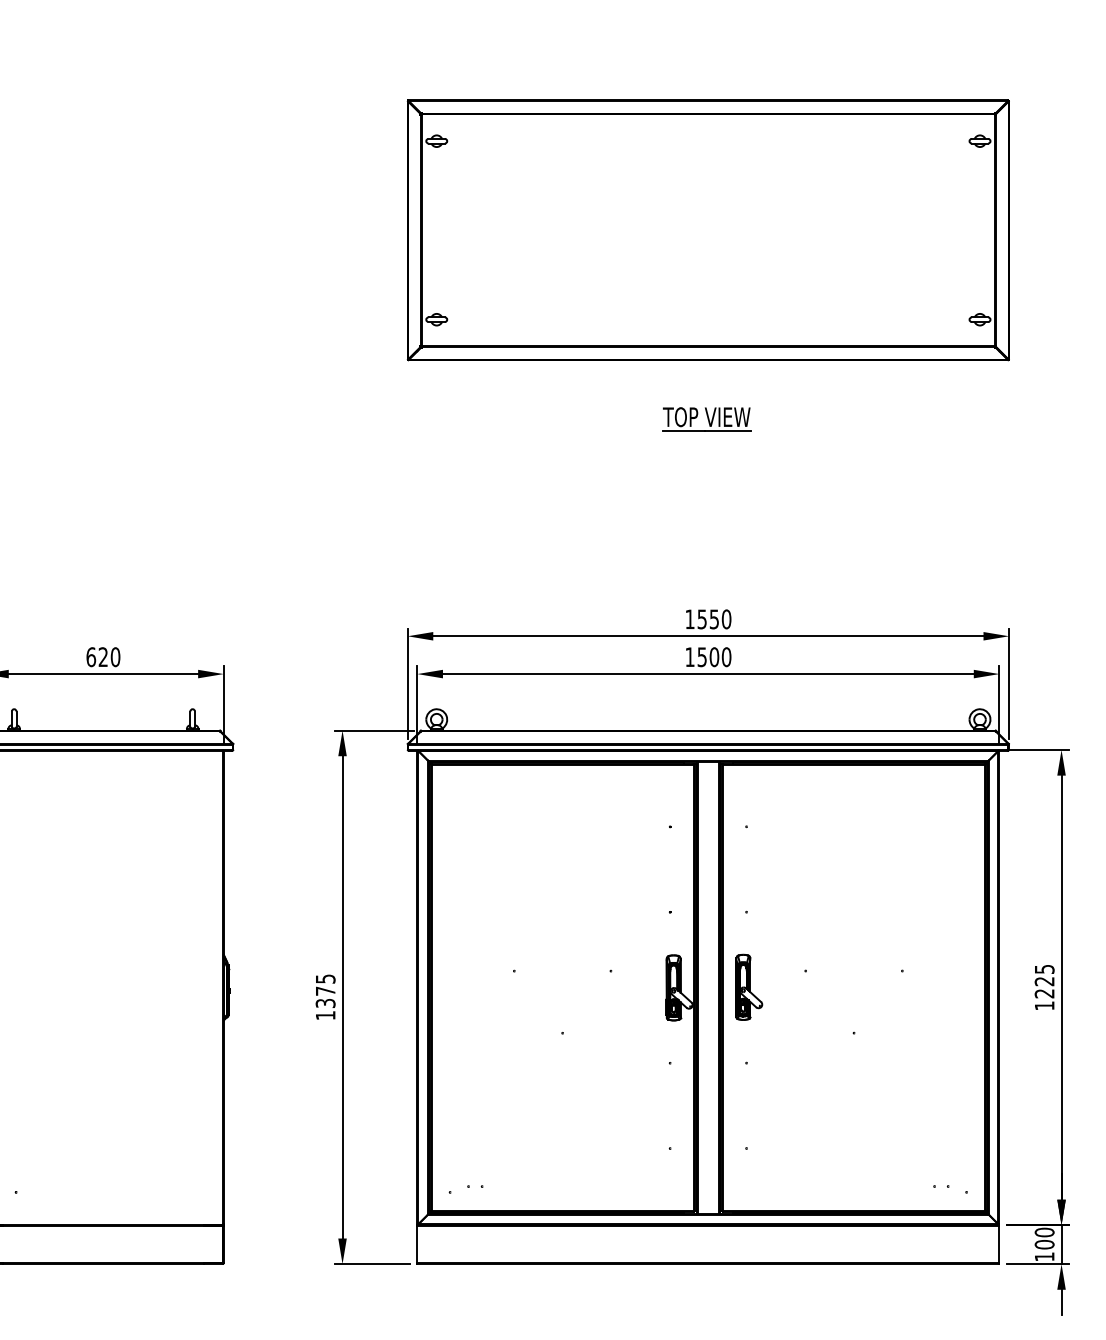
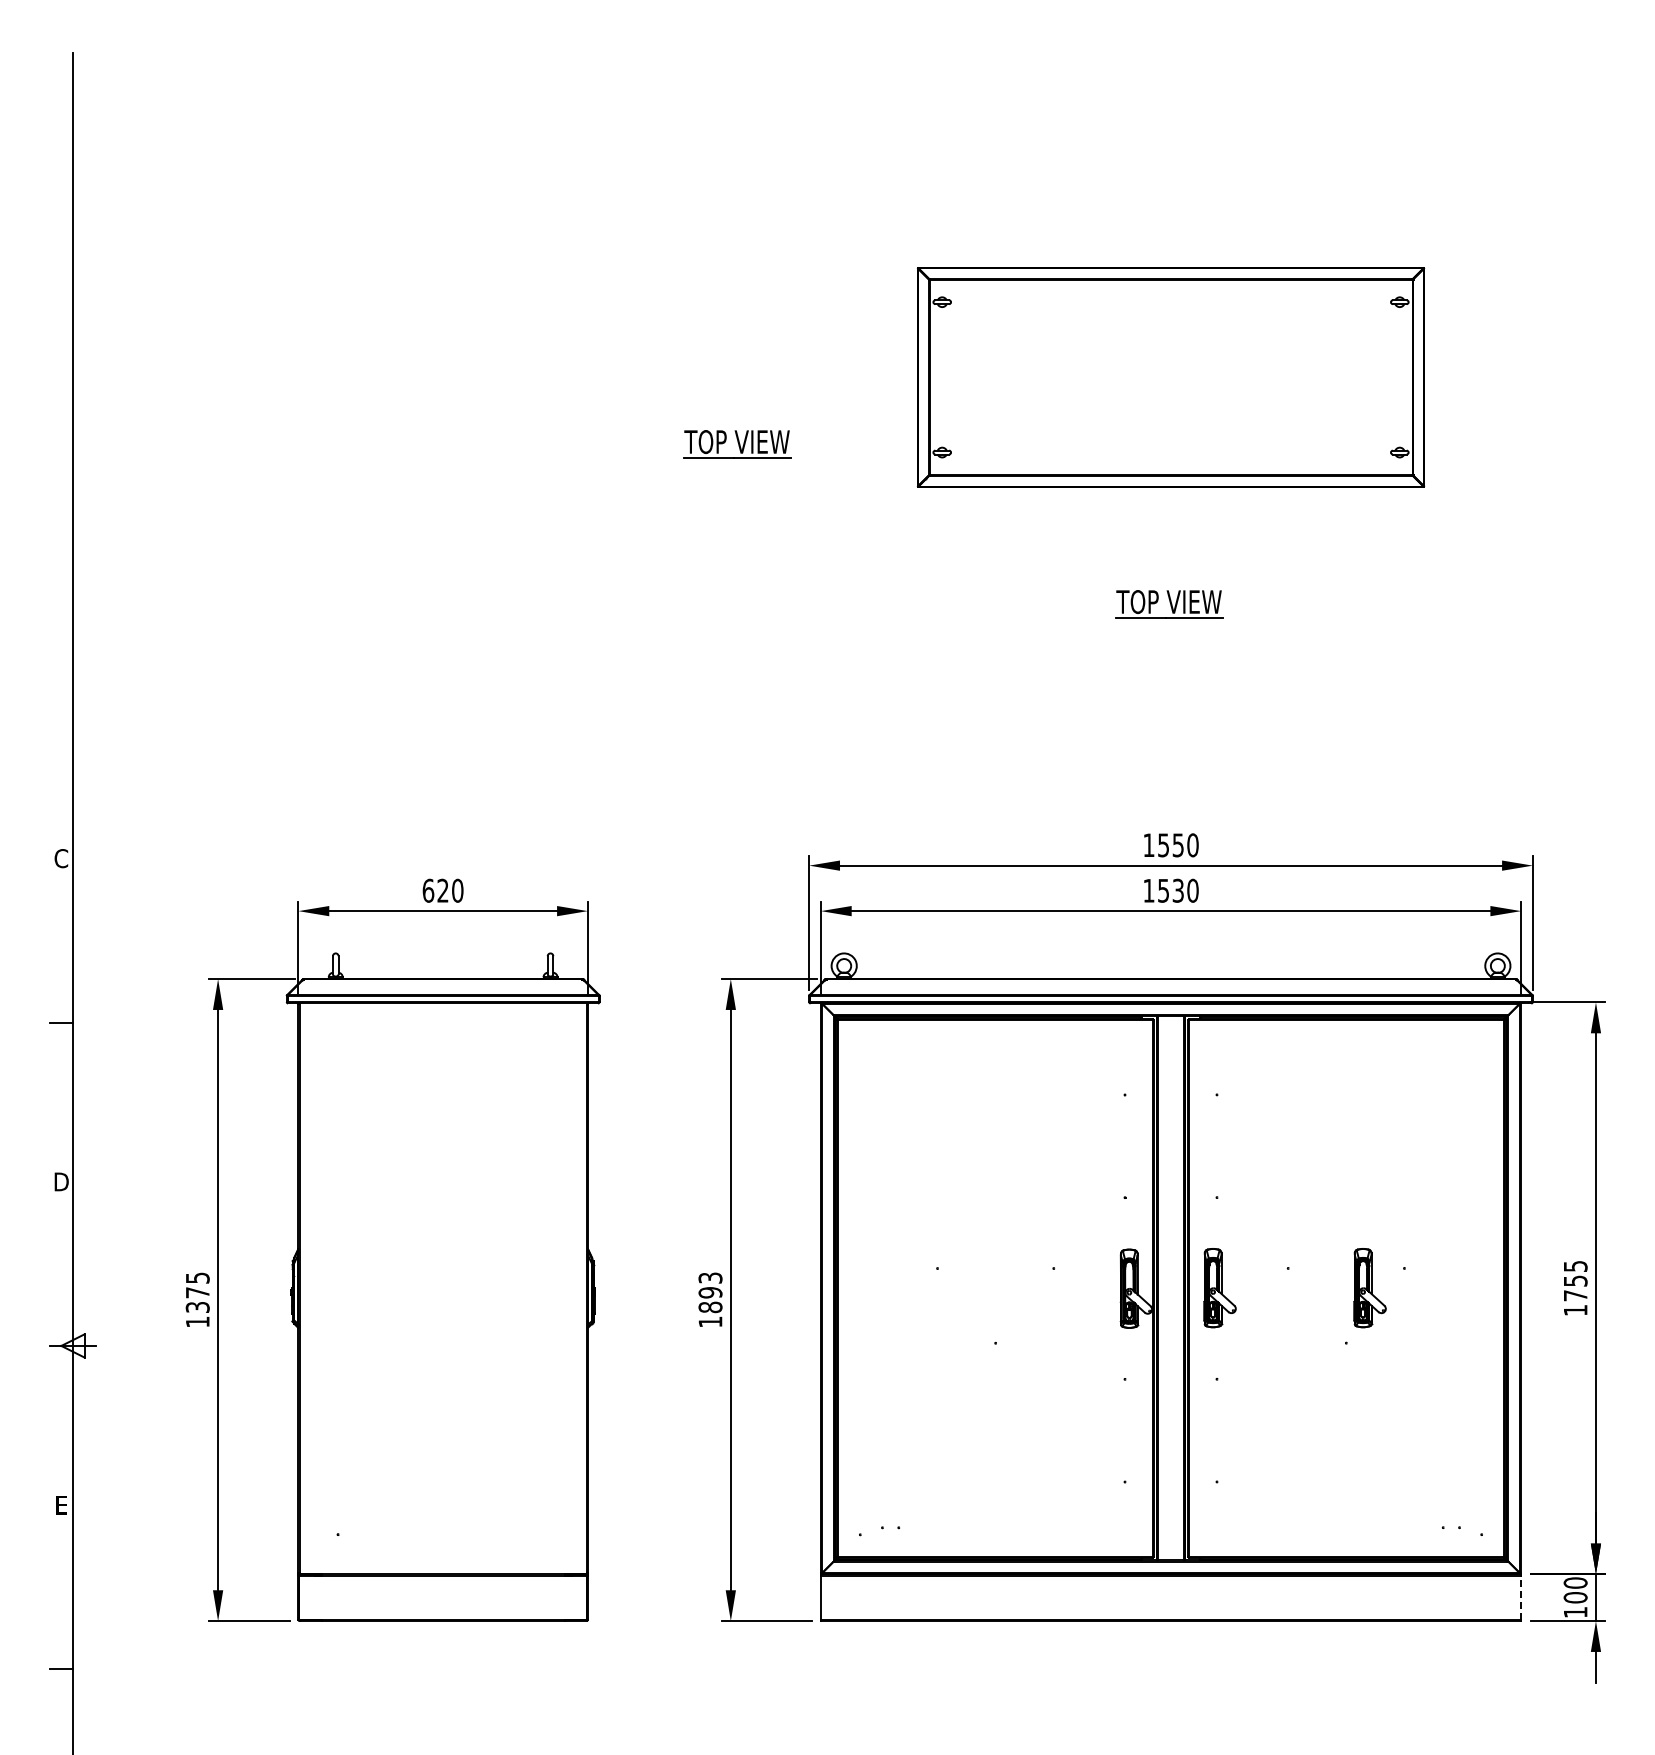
part: (707, 230) -> (1170, 377), size x0.7
part: (348, 286) -> (737, 444), added
text: (714, 656) -> (1178, 890), 1500 -> 1530
part: (873, 987) -> (1369, 1288), added
text: (1044, 987) -> (1575, 1288), 1225 -> 1755
text: (325, 991) -> (710, 1292), 1375 -> 1893
line: (999, 1244) -> (1521, 1597), solid -> dashed

